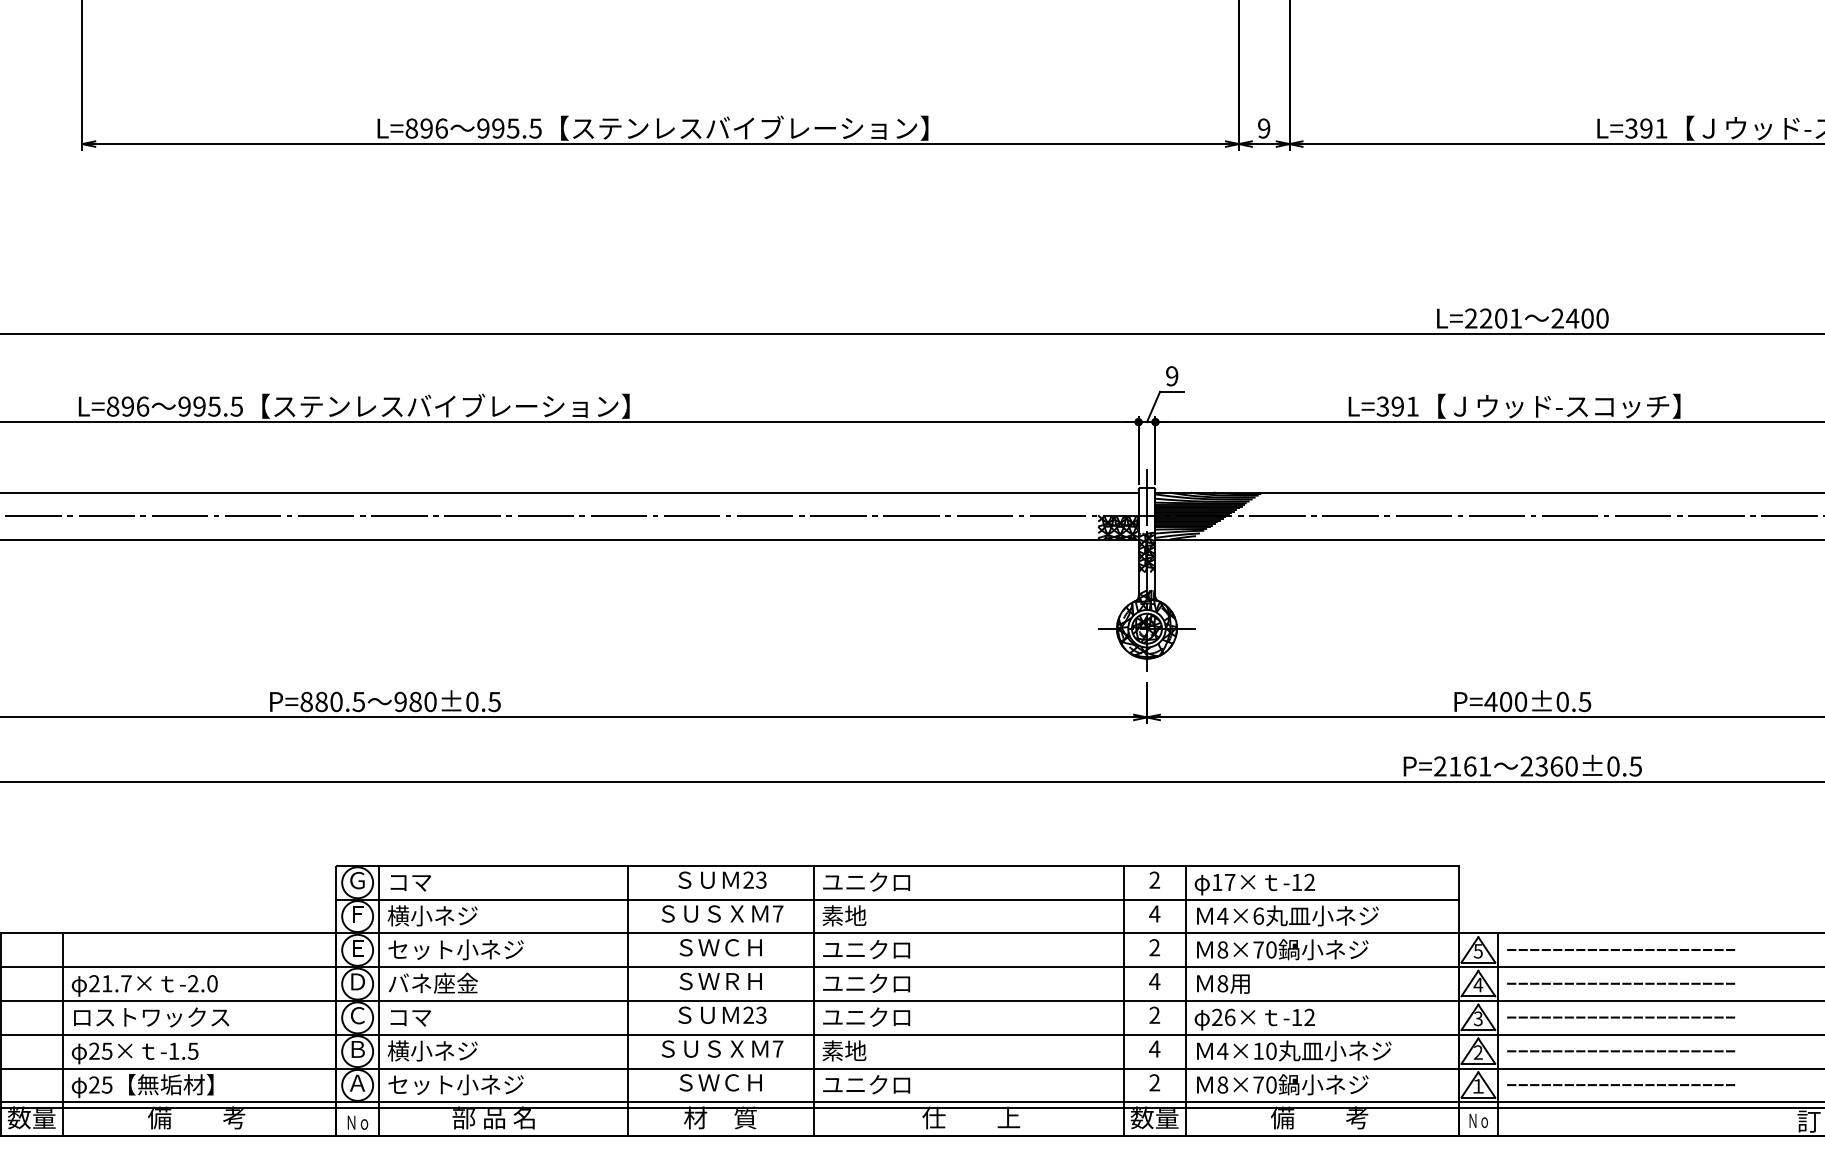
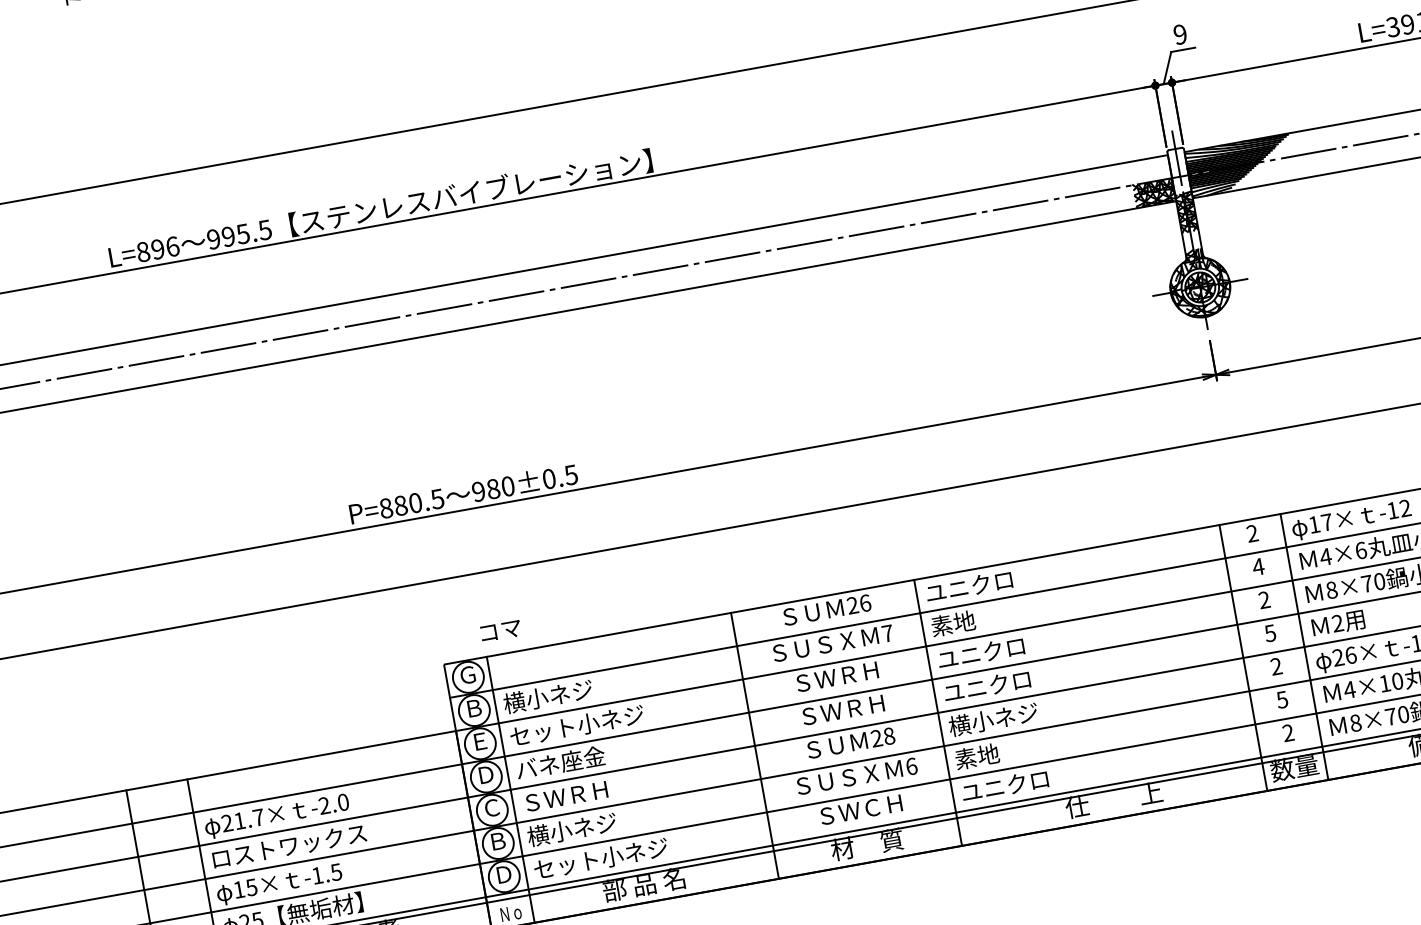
text: (761, 879) -> (865, 602), 23 -> 26
text: (410, 883) -> (500, 631), moved
text: (357, 914) -> (473, 708), Ｆ -> Ｂ
text: (732, 947) -> (848, 674), ＳＷＣＨ -> ＳＷＲＨ
text: (1154, 981) -> (1270, 633), 4 -> 5
text: (1222, 983) -> (1337, 623), 8 -> 2
text: (761, 1014) -> (889, 735), 23 -> 28
text: (866, 1016) -> (992, 718), ユニクロ -> 横小ネジ
text: (432, 1017) -> (565, 796), コマ -> ＳＷＲＨ
text: (778, 1048) -> (911, 765), 7 -> 6
text: (1154, 1048) -> (1282, 699), 4 -> 5
text: (94, 1050) -> (239, 888), 25× -> 15×
text: (357, 1082) -> (503, 873), Ａ -> Ｄ

